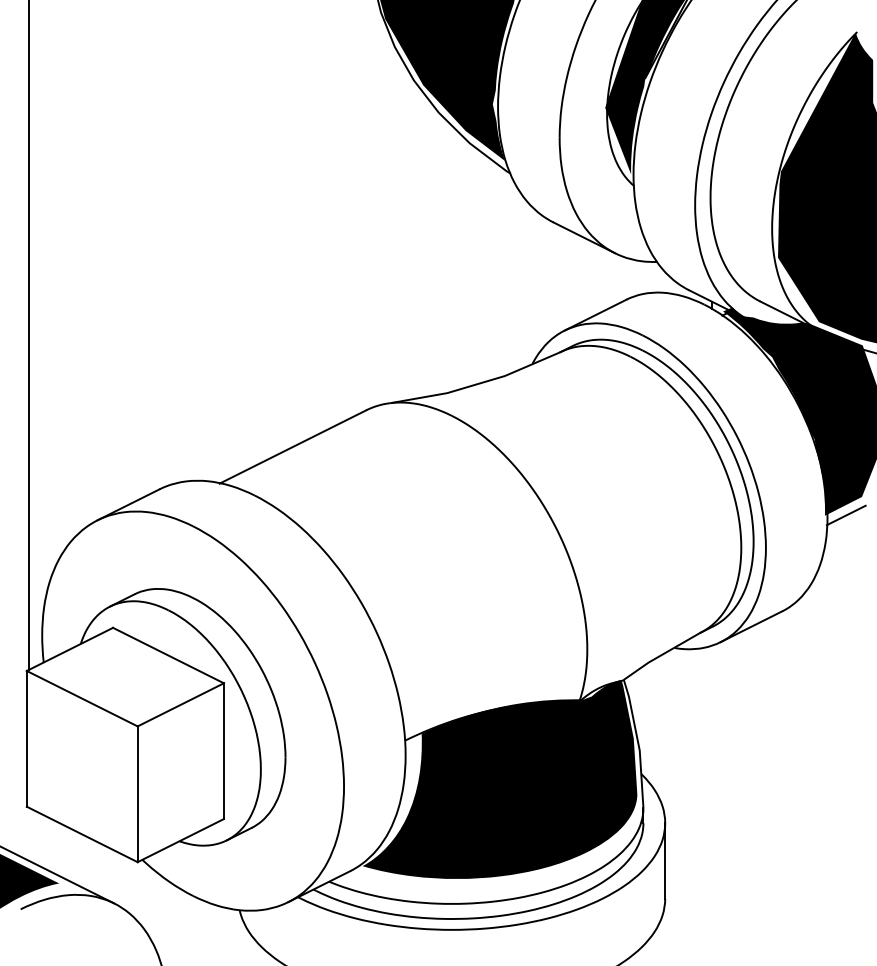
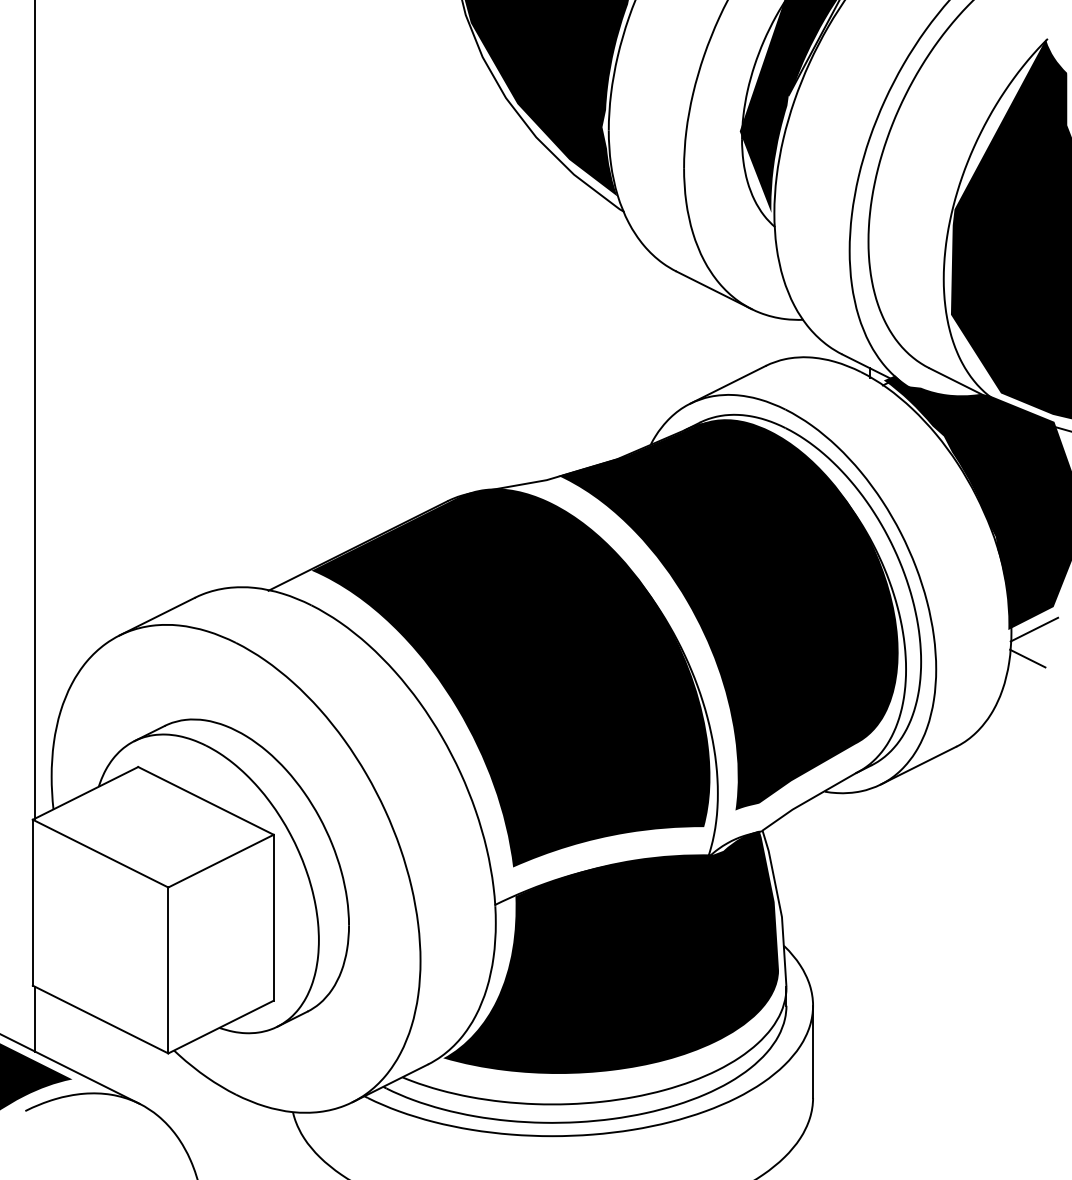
fill: (596, 503) -> (728, 614), added
line: (840, 539) -> (1027, 658), added
fill: (417, 554) -> (510, 677), added
line: (28, 833) -> (35, 1018), added

